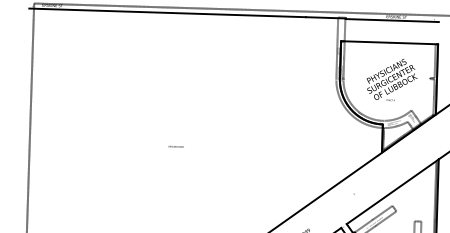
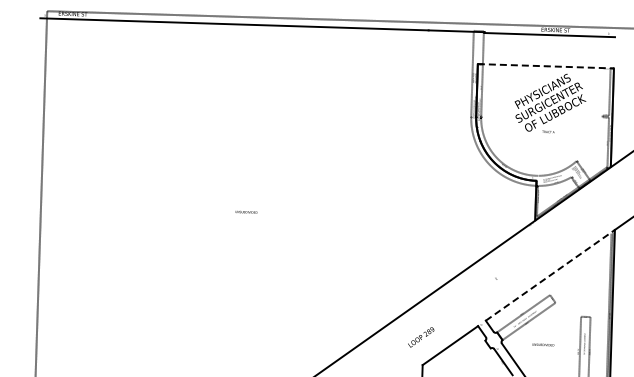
line: (390, 42) -> (546, 66), solid -> dashed
text: (392, 79) -> (550, 103), moved
line: (392, 191) -> (550, 275), solid -> dashed

